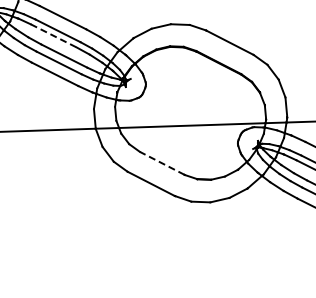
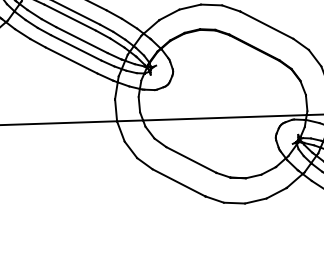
line: (53, 35) -> (69, 17), dashed -> solid
line: (161, 163) -> (190, 160), dashed -> solid

